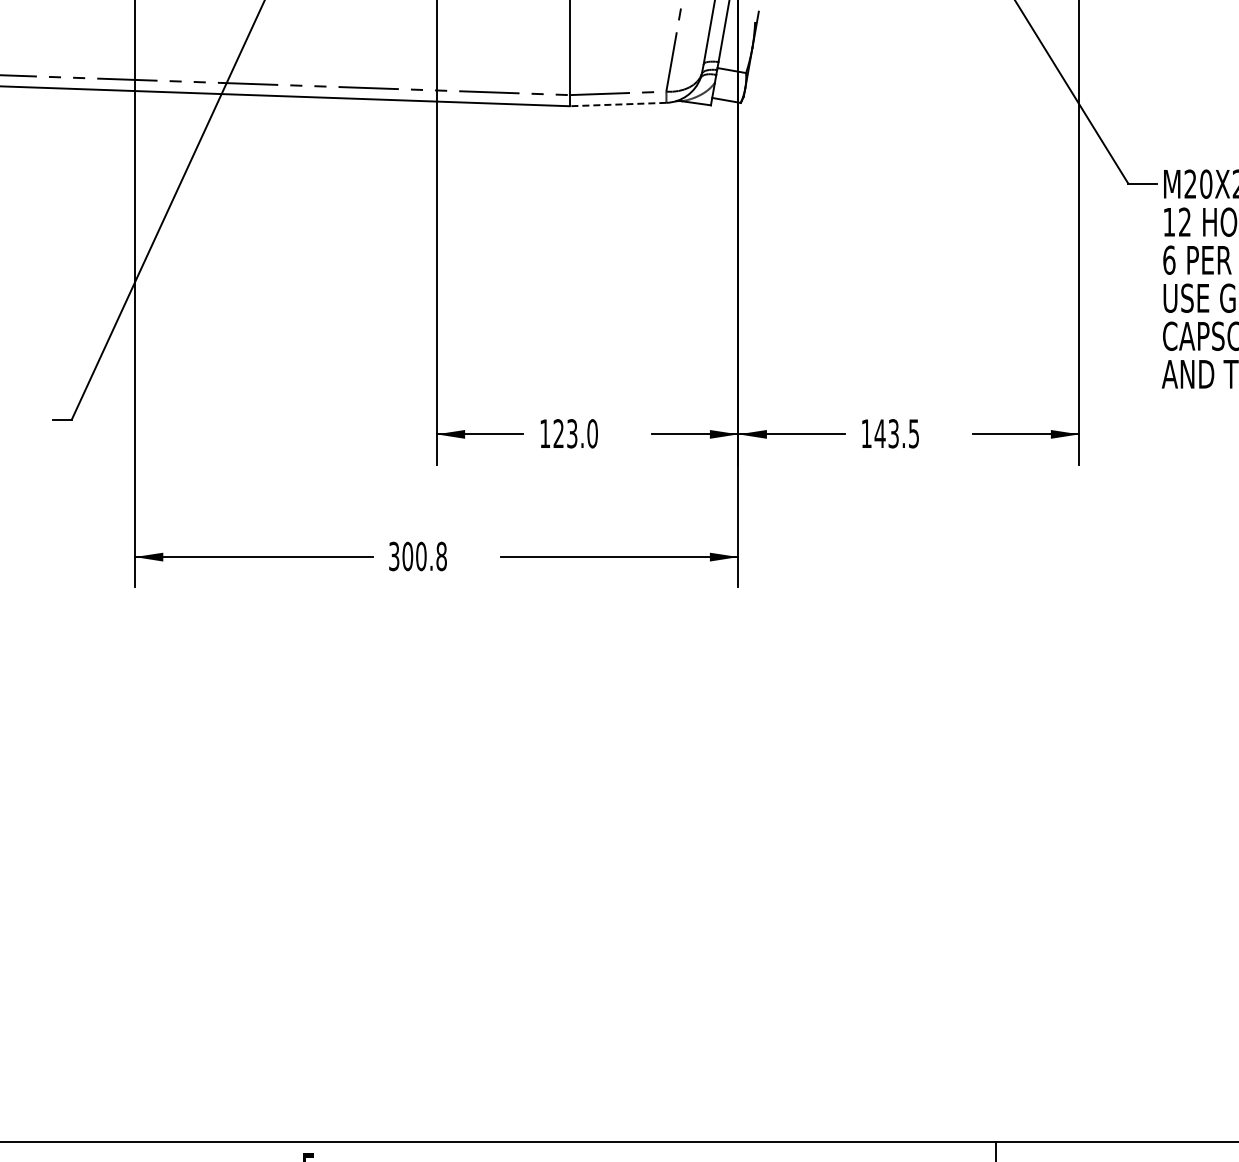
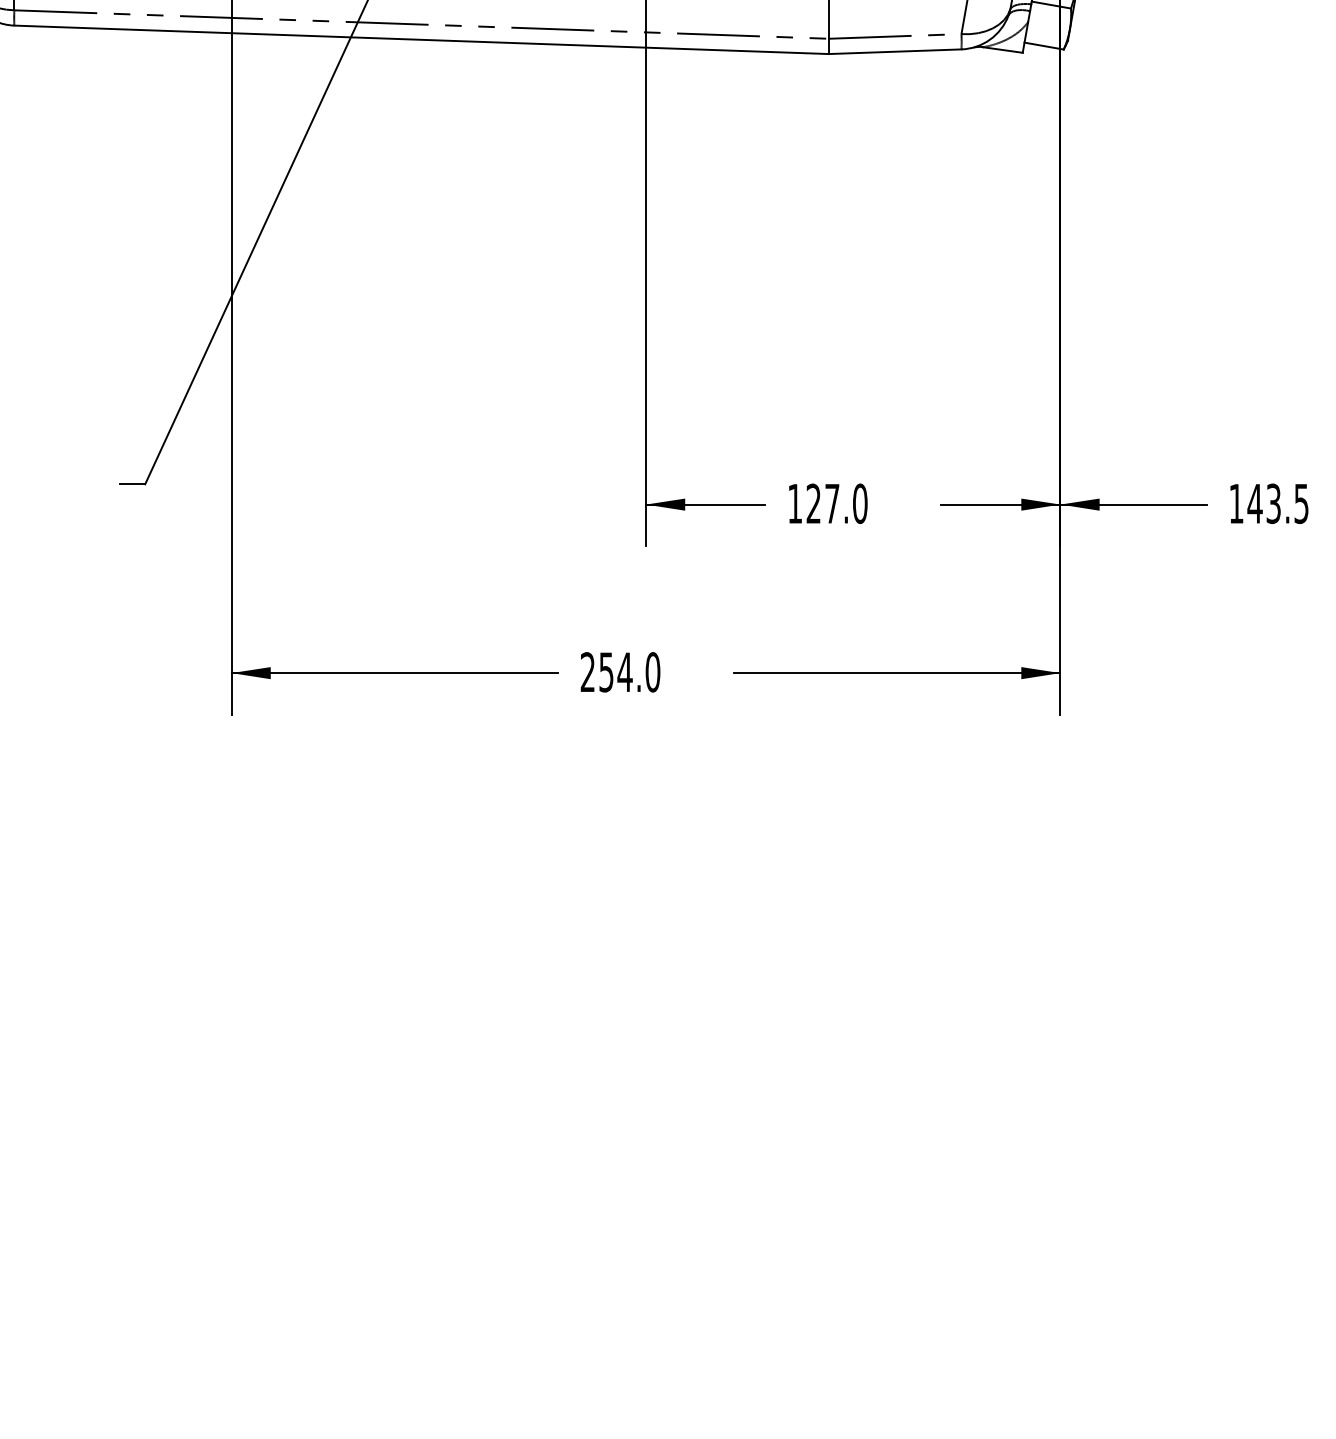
line: (617, 104) -> (894, 51), dashed -> solid
text: (572, 433) -> (832, 503), 123.0 -> 127.0
text: (417, 556) -> (619, 672), 300.8 -> 254.0

